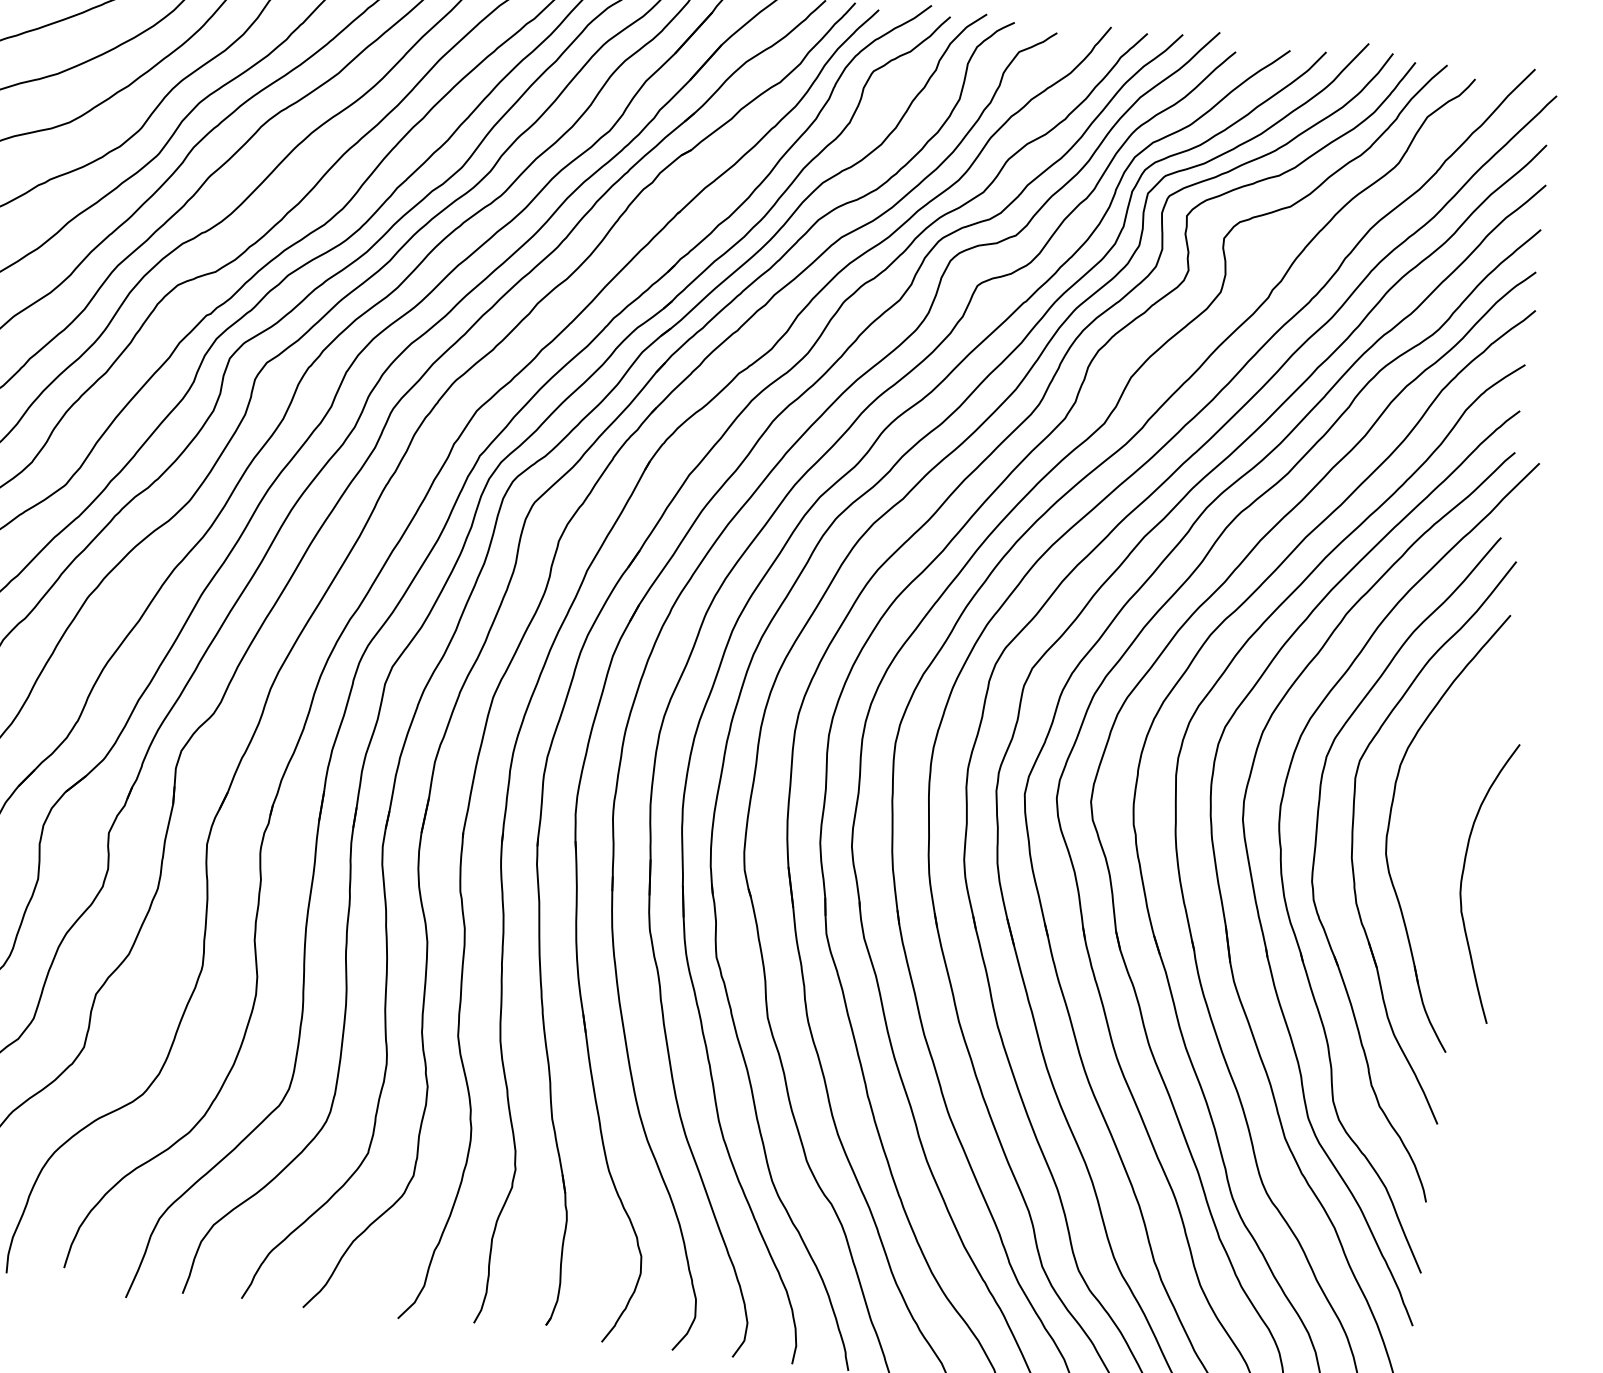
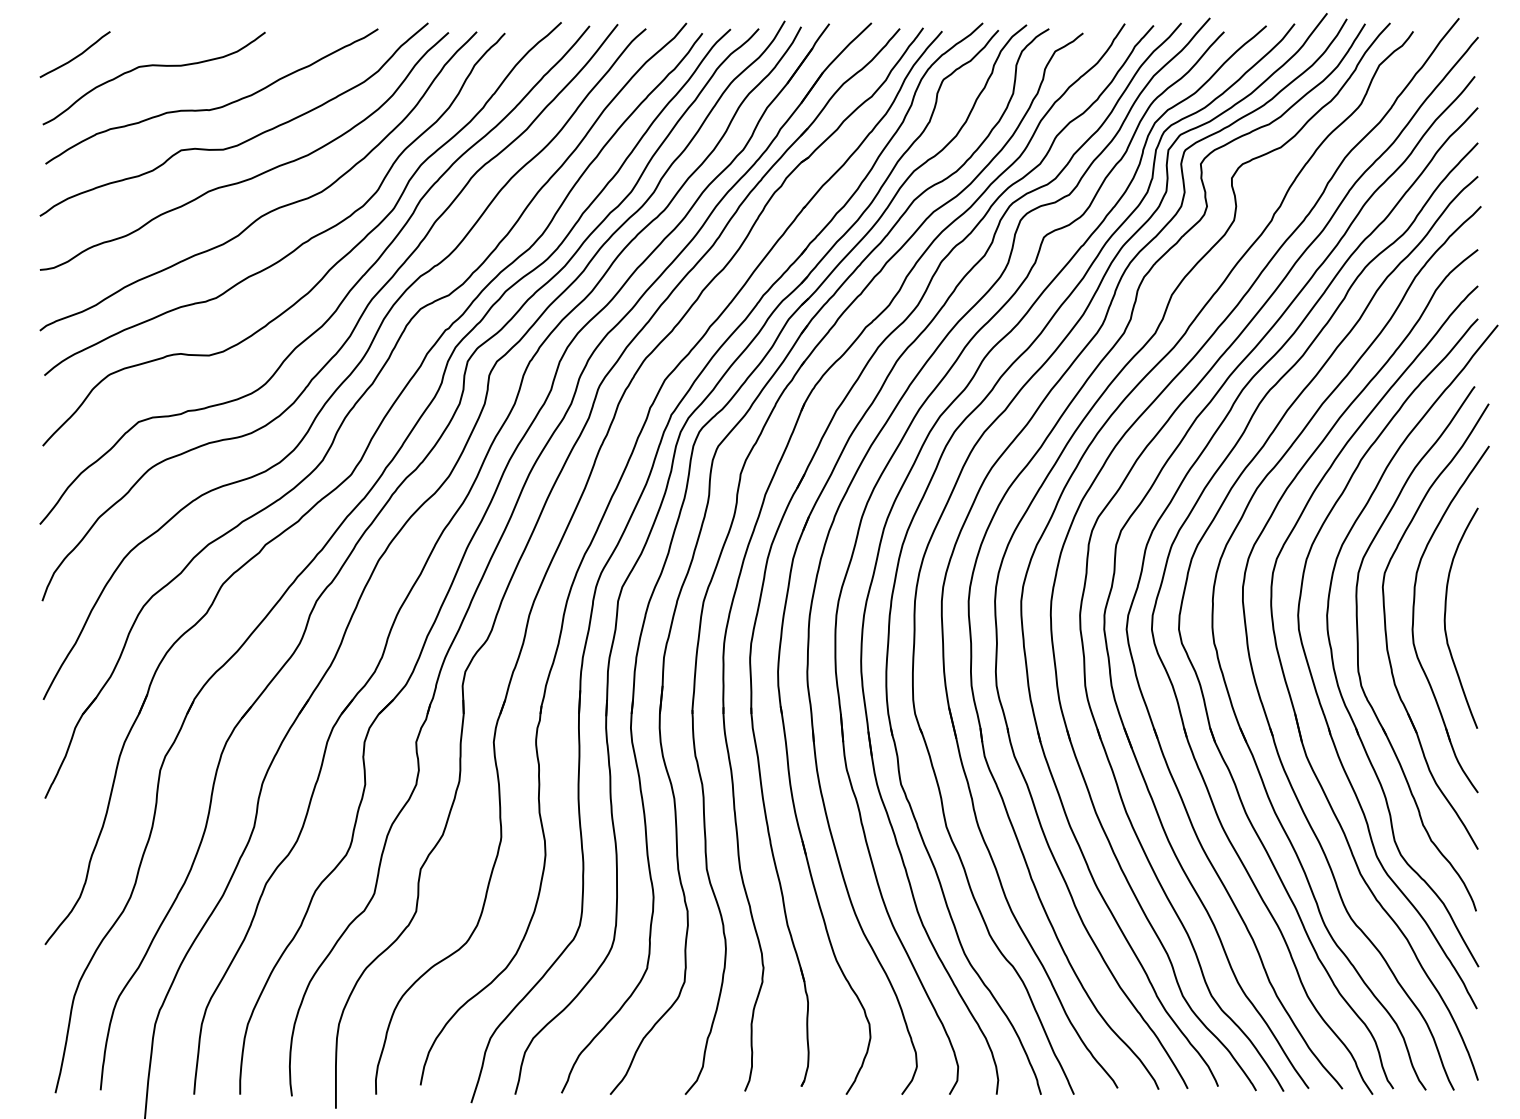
curve: (1464, 872) -> (1446, 612), moved

